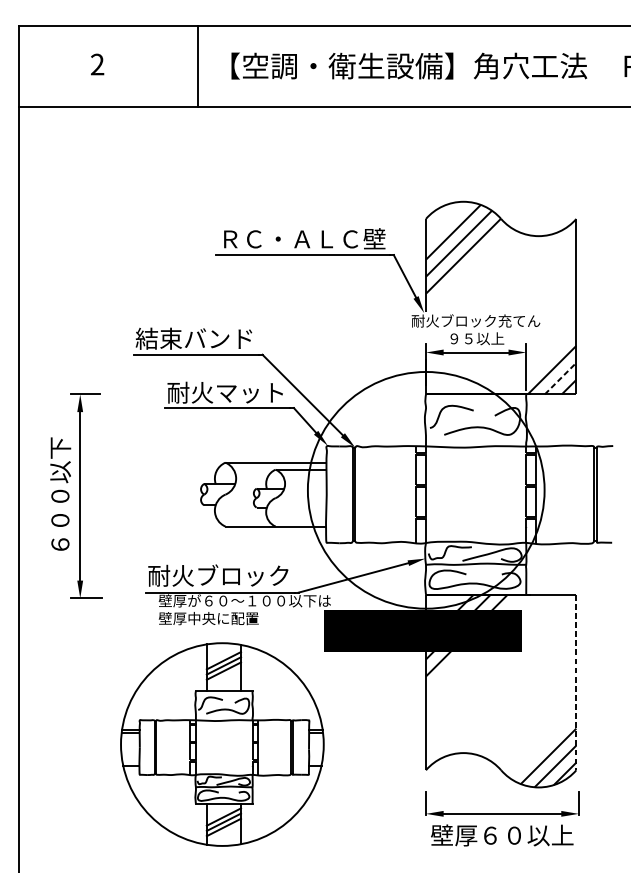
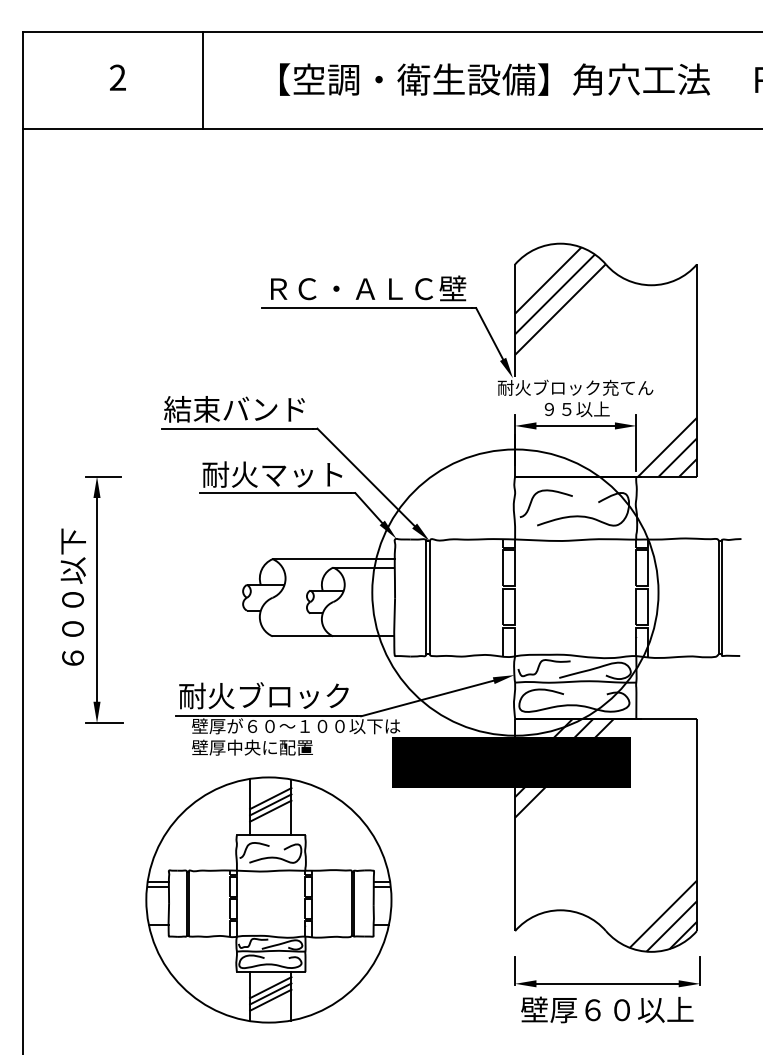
line: (197, 66) -> (202, 80), moved
line: (560, 378) -> (677, 457), dashed -> solid
line: (576, 682) -> (696, 825), dashed -> solid

